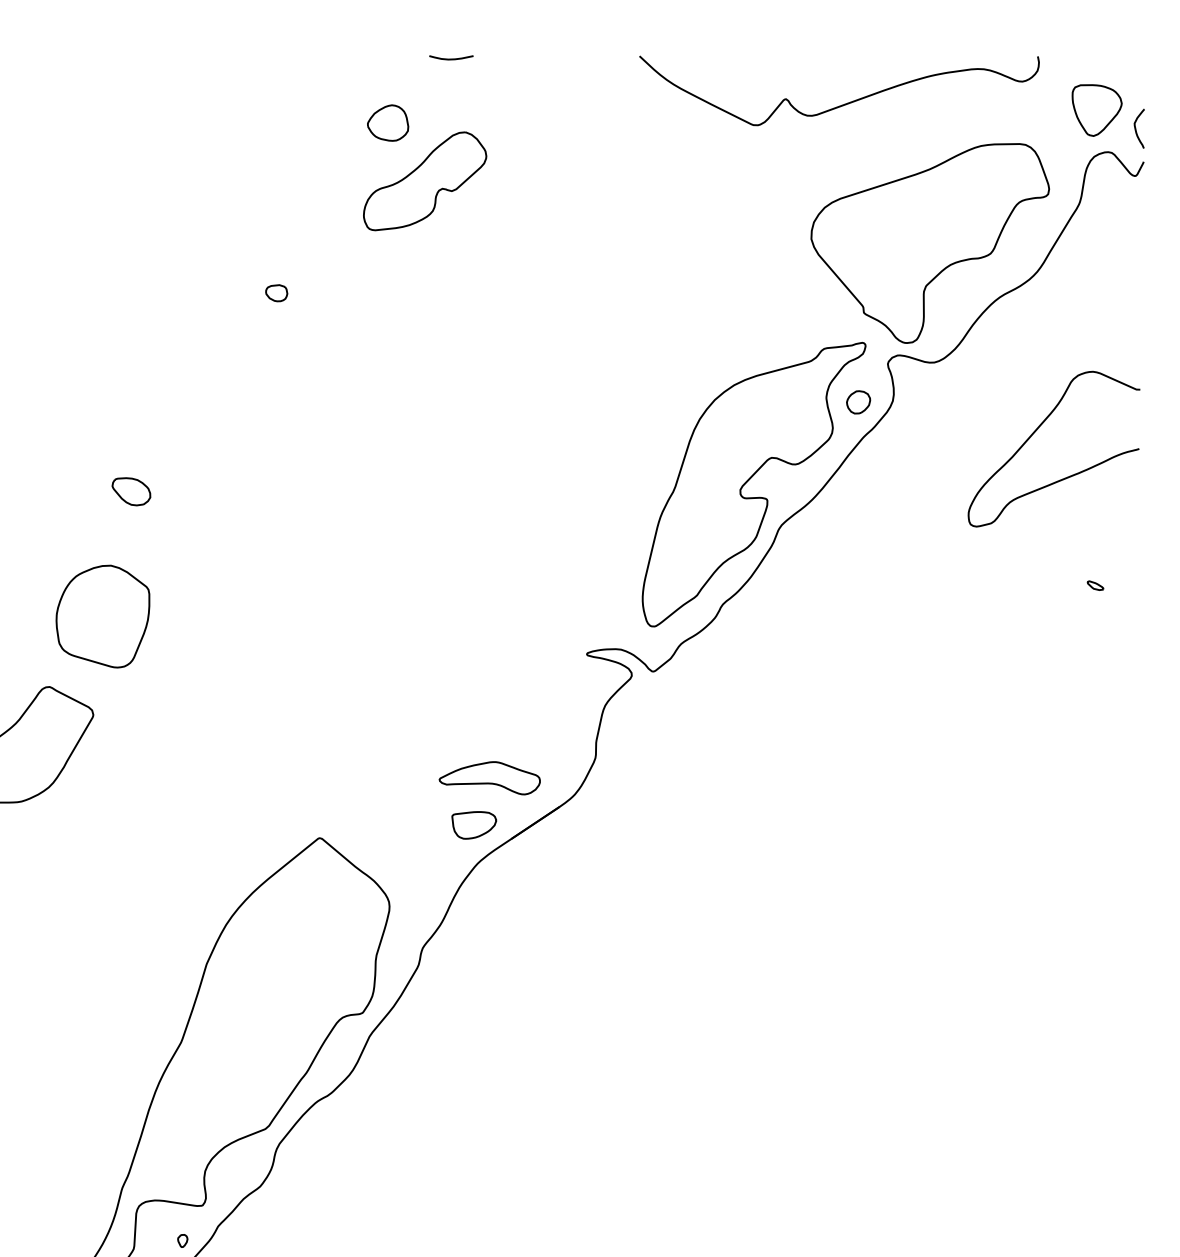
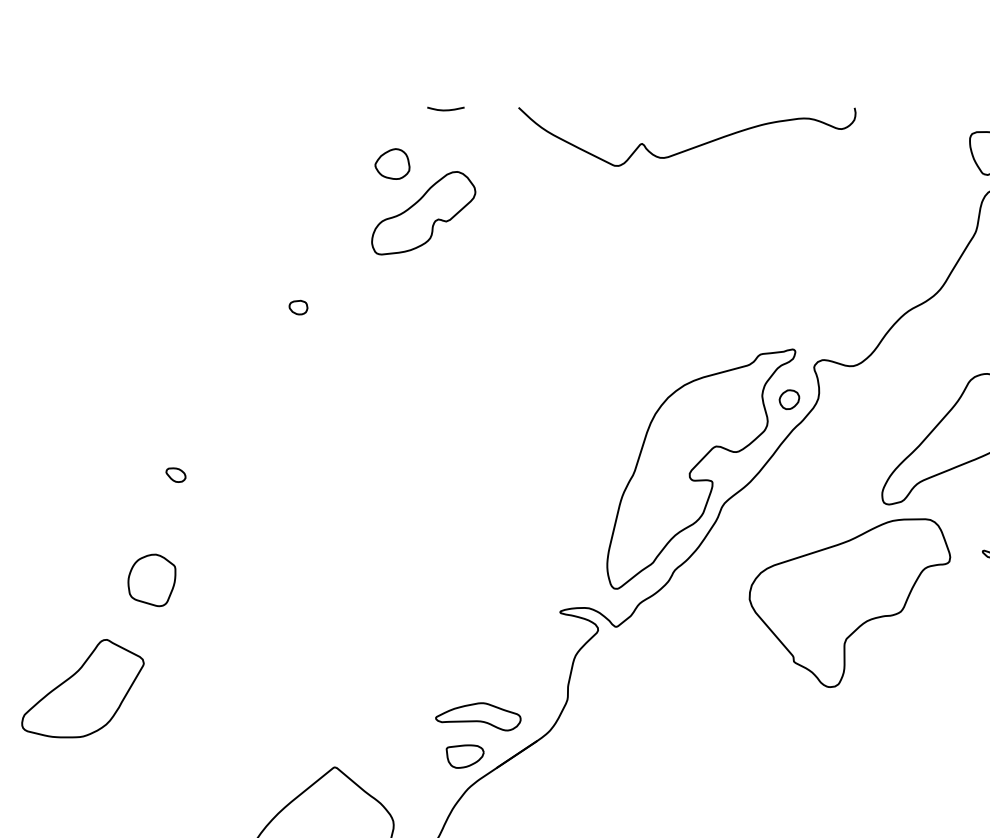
curve: (844, 103) -> (691, 147), moved
part: (929, 243) -> (849, 603), moved
part: (131, 491) -> (176, 474), size x0.6
part: (102, 616) -> (151, 580), size x0.6

